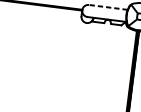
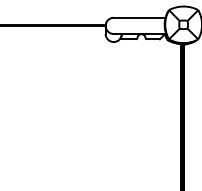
line: (108, 7) -> (139, 17), dashed -> solid

